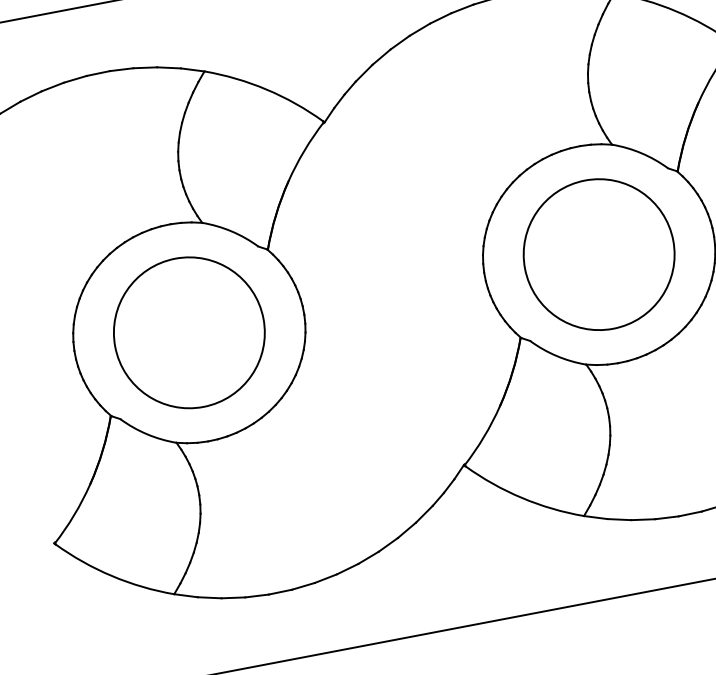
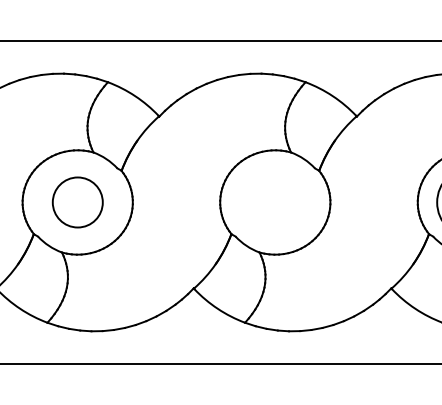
circle: (597, 254) -> (274, 202), removed
circle: (188, 332) -> (77, 202), size x0.7

